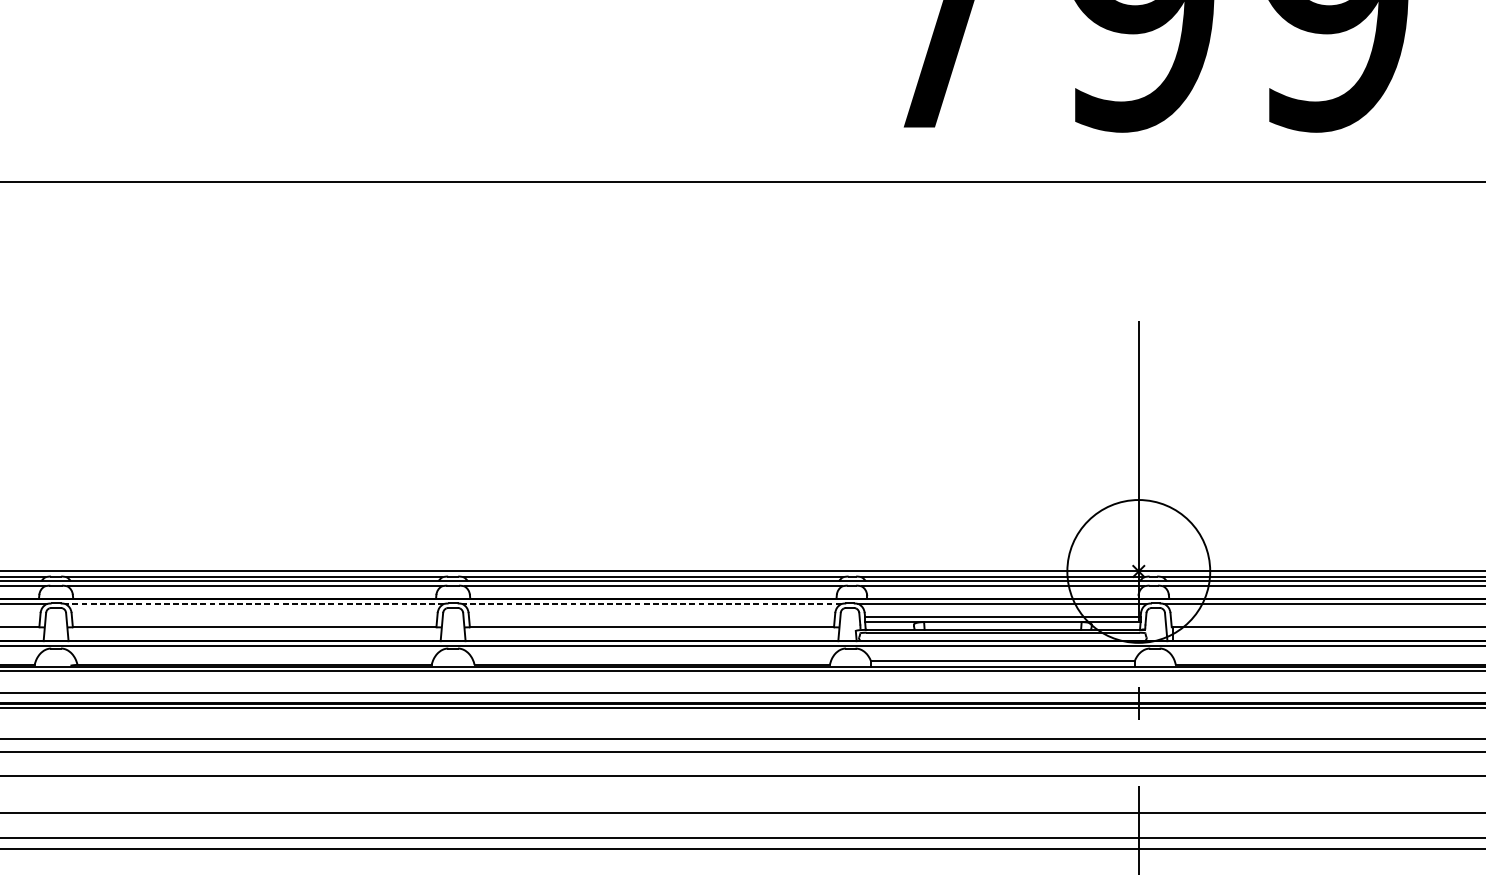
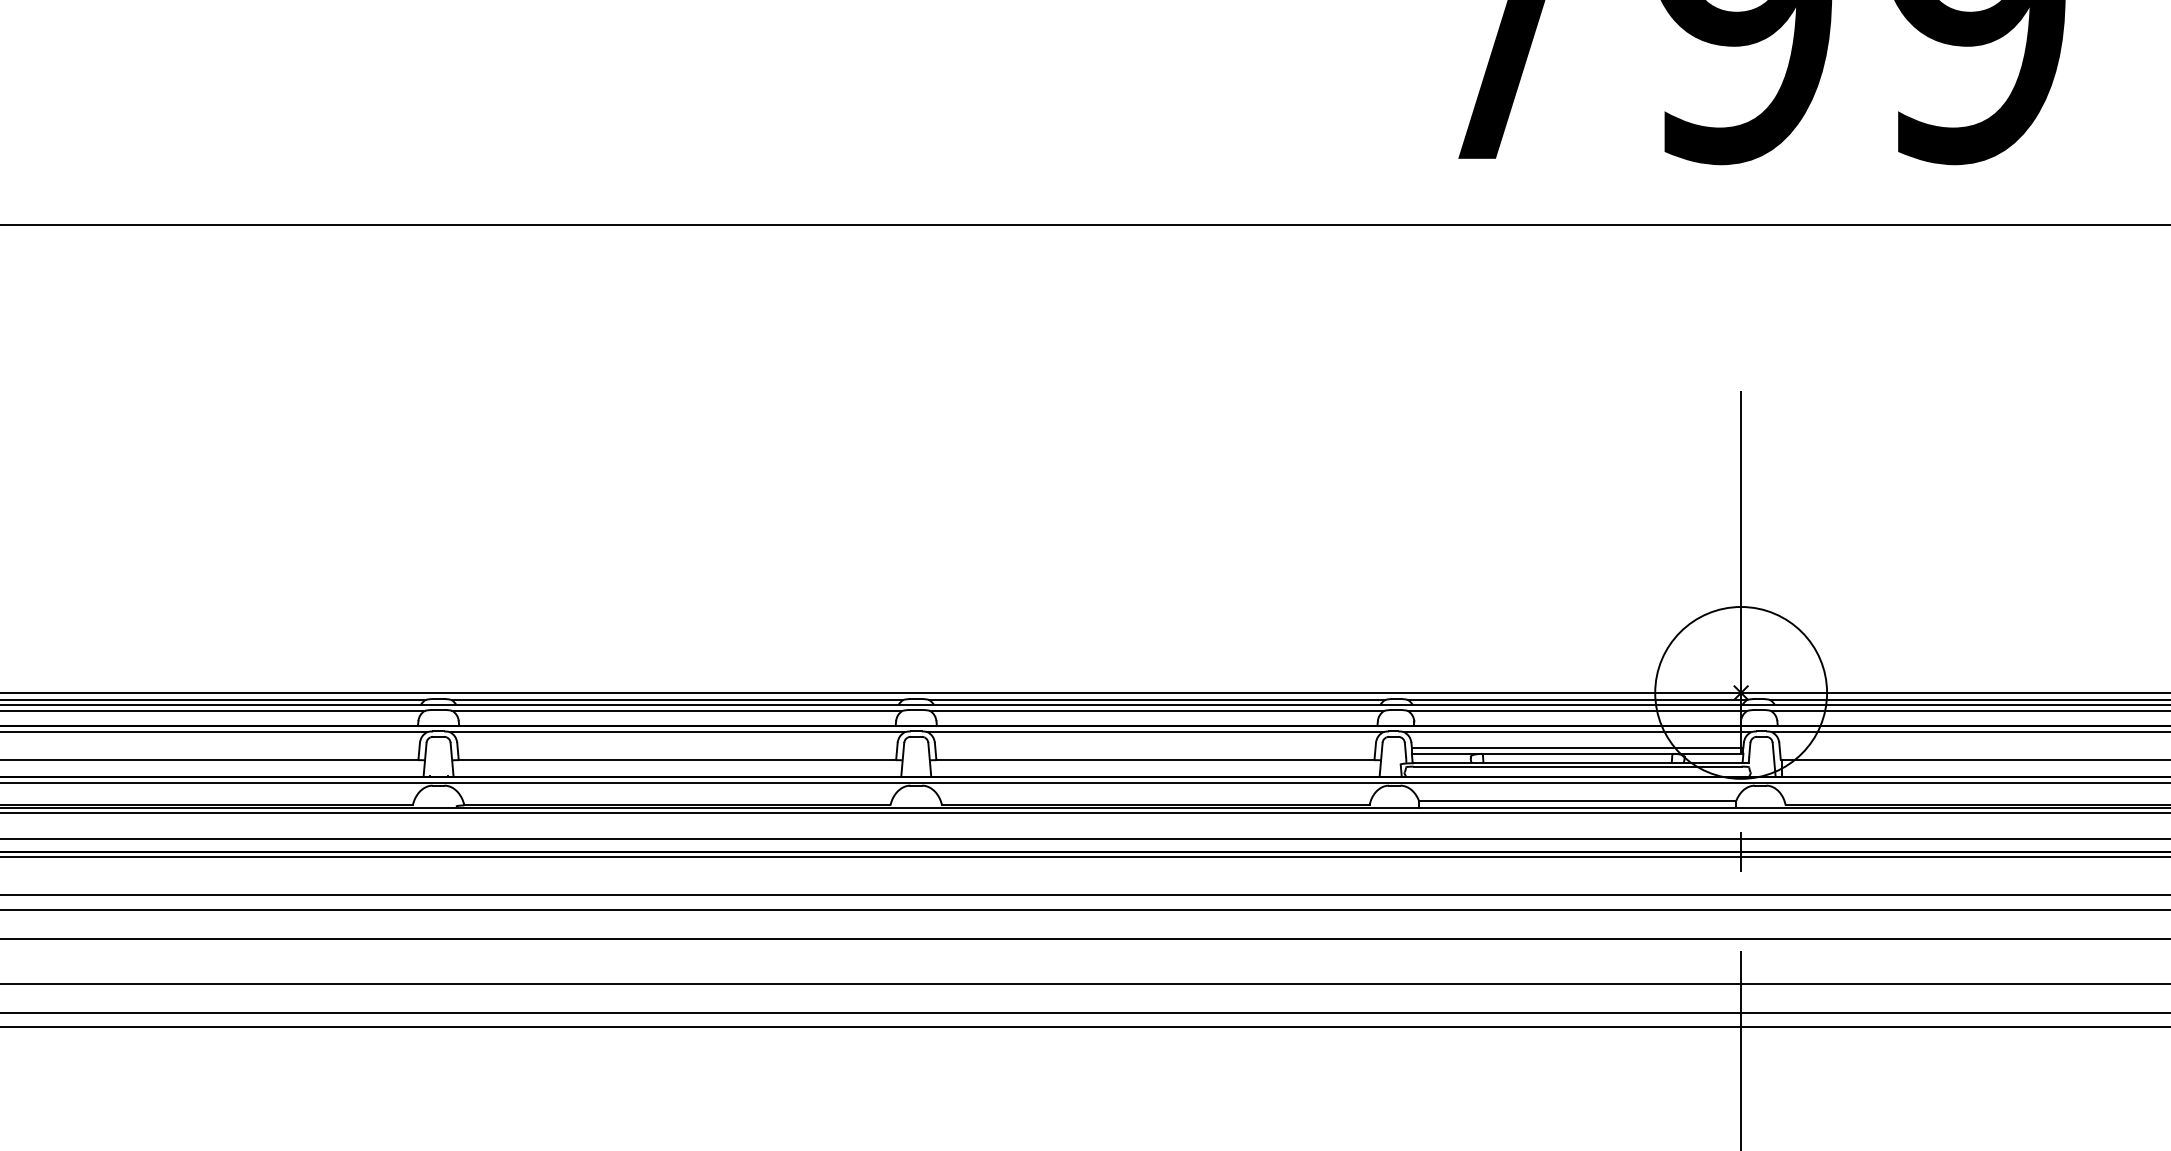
line: (254, 604) -> (677, 732), dashed -> solid
line: (651, 604) -> (1154, 732), dashed -> solid

